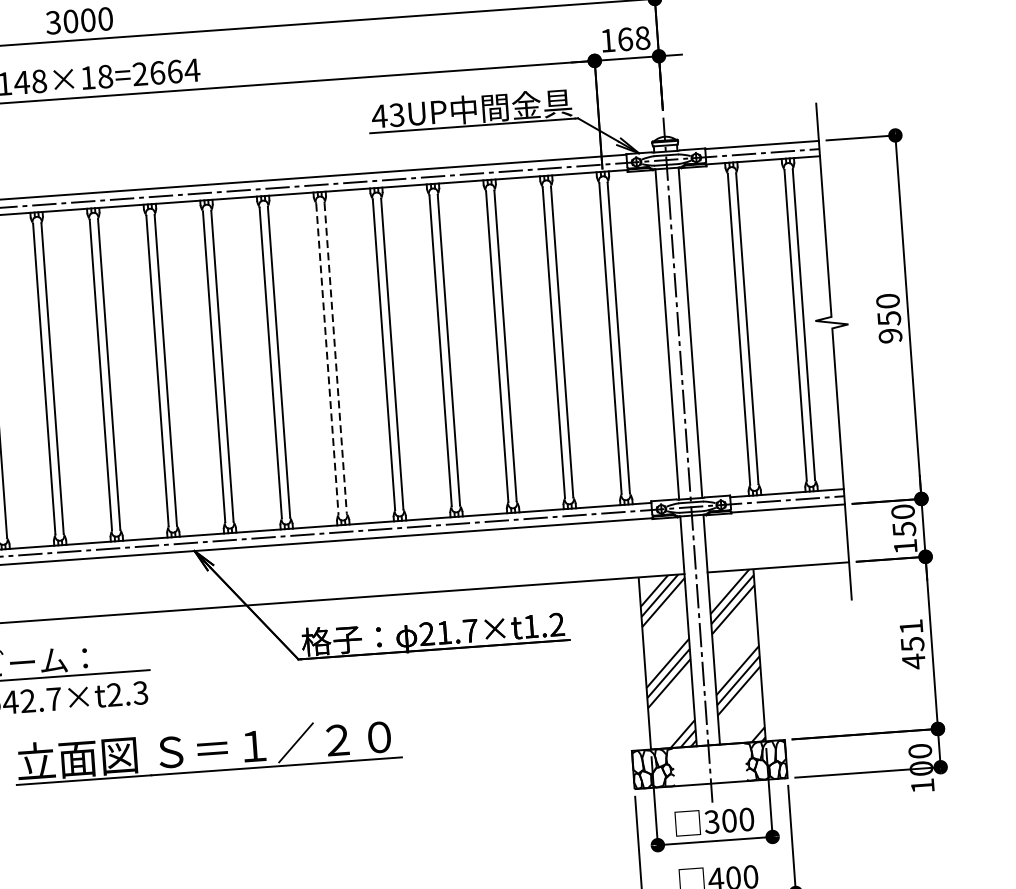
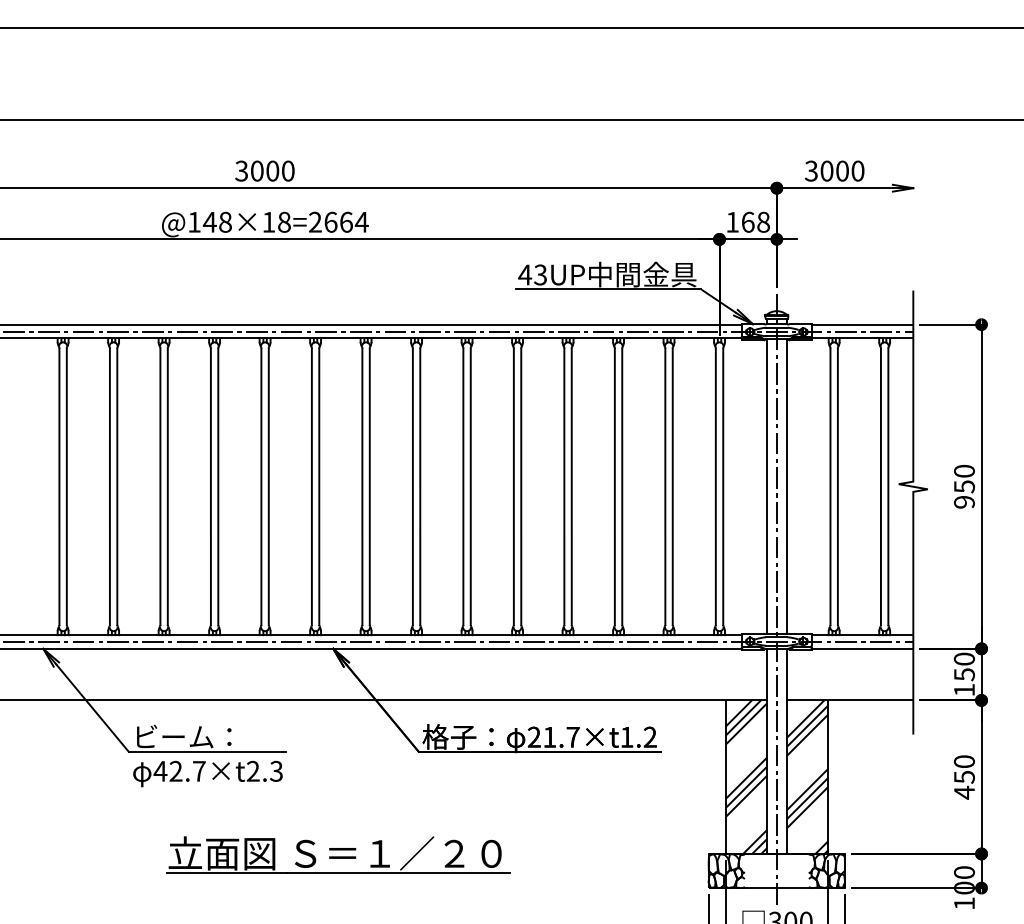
line: (327, 359) -> (463, 487), dashed -> solid
line: (335, 359) -> (470, 487), dashed -> solid
text: (911, 626) -> (964, 761), 451 -> 450
part: (207, 750) -> (338, 854), moved

